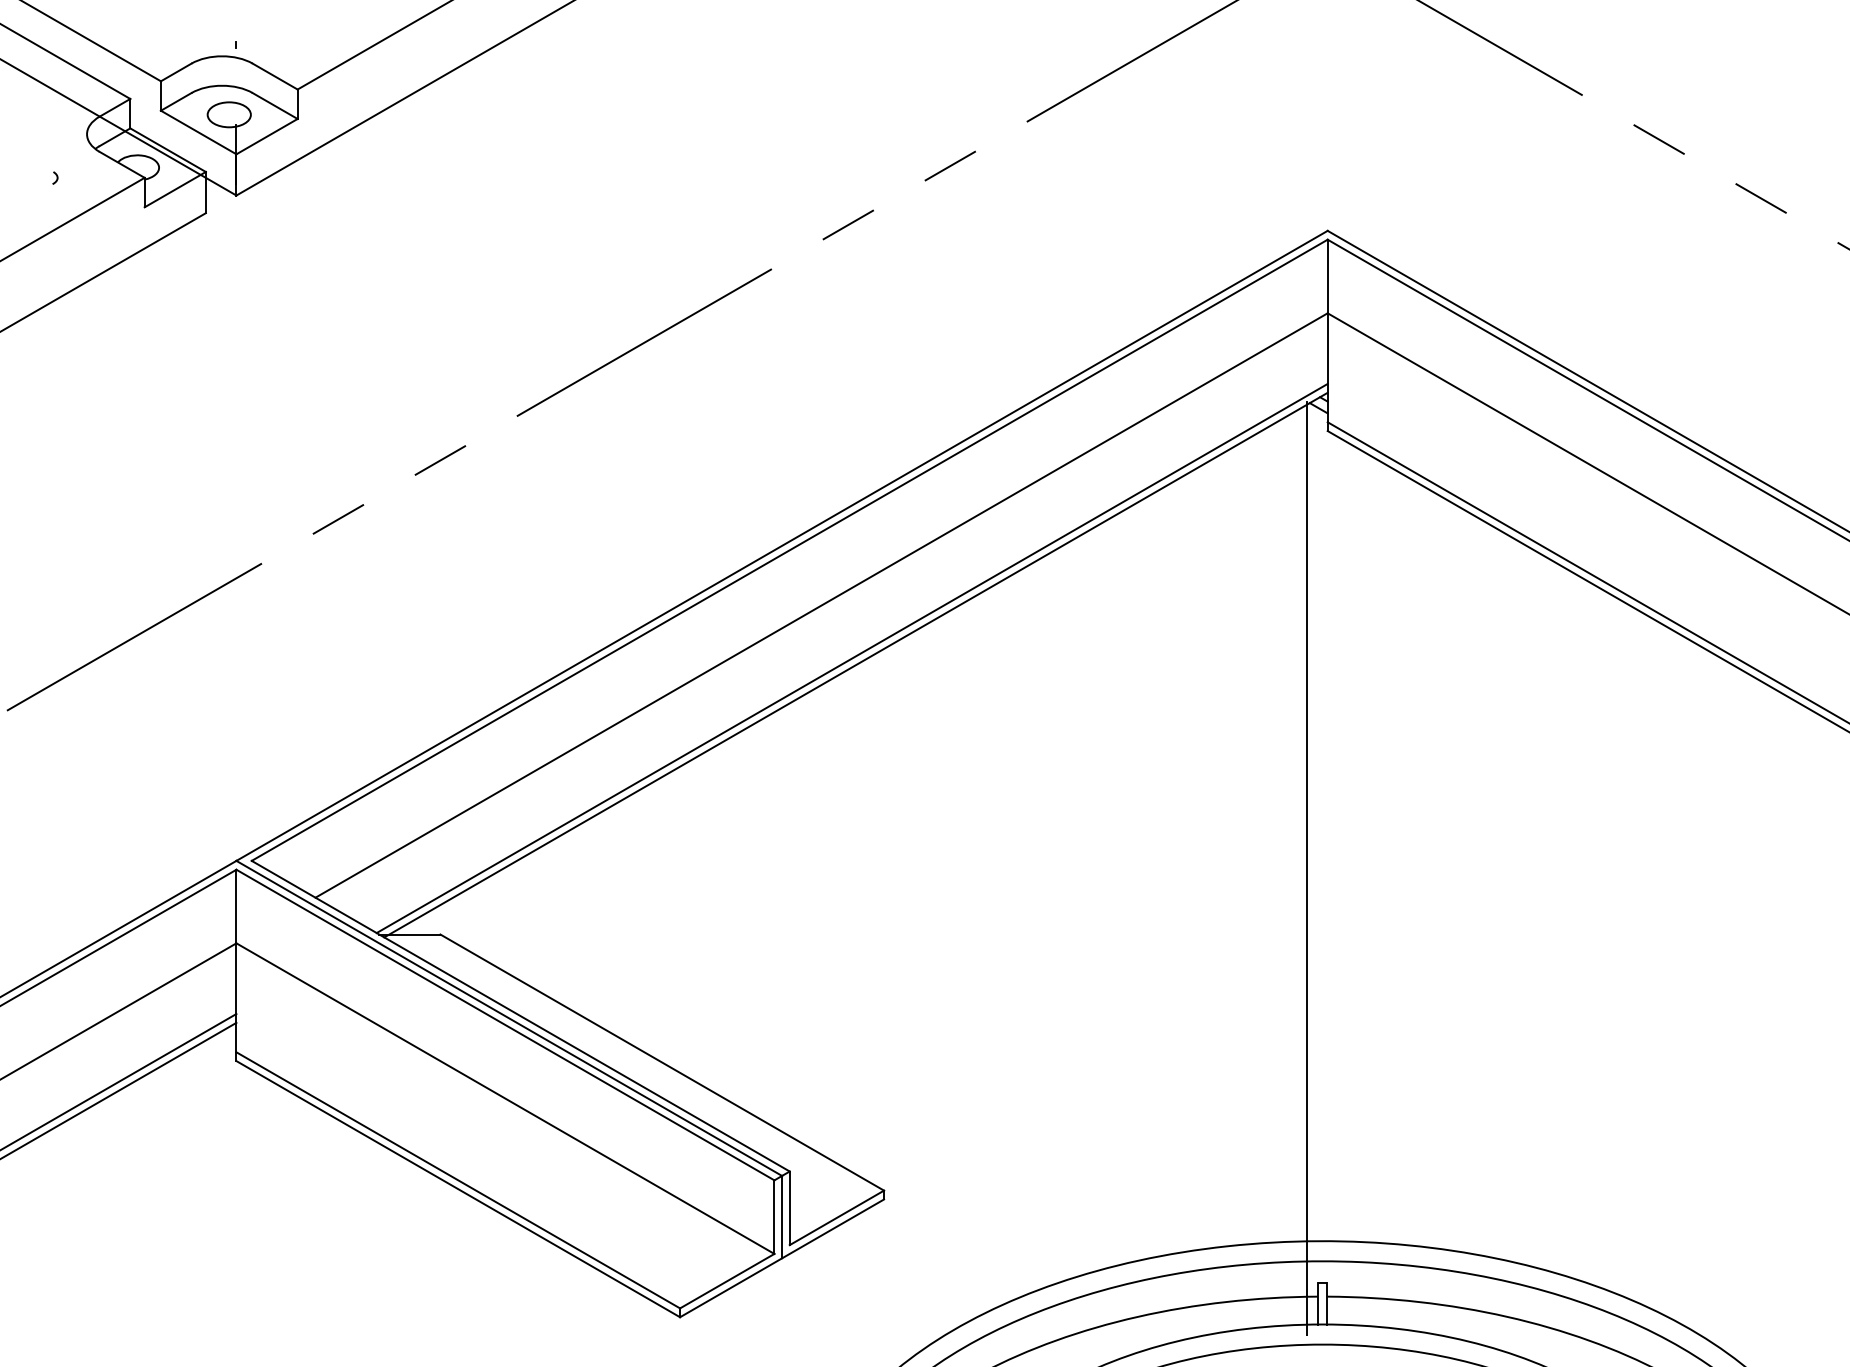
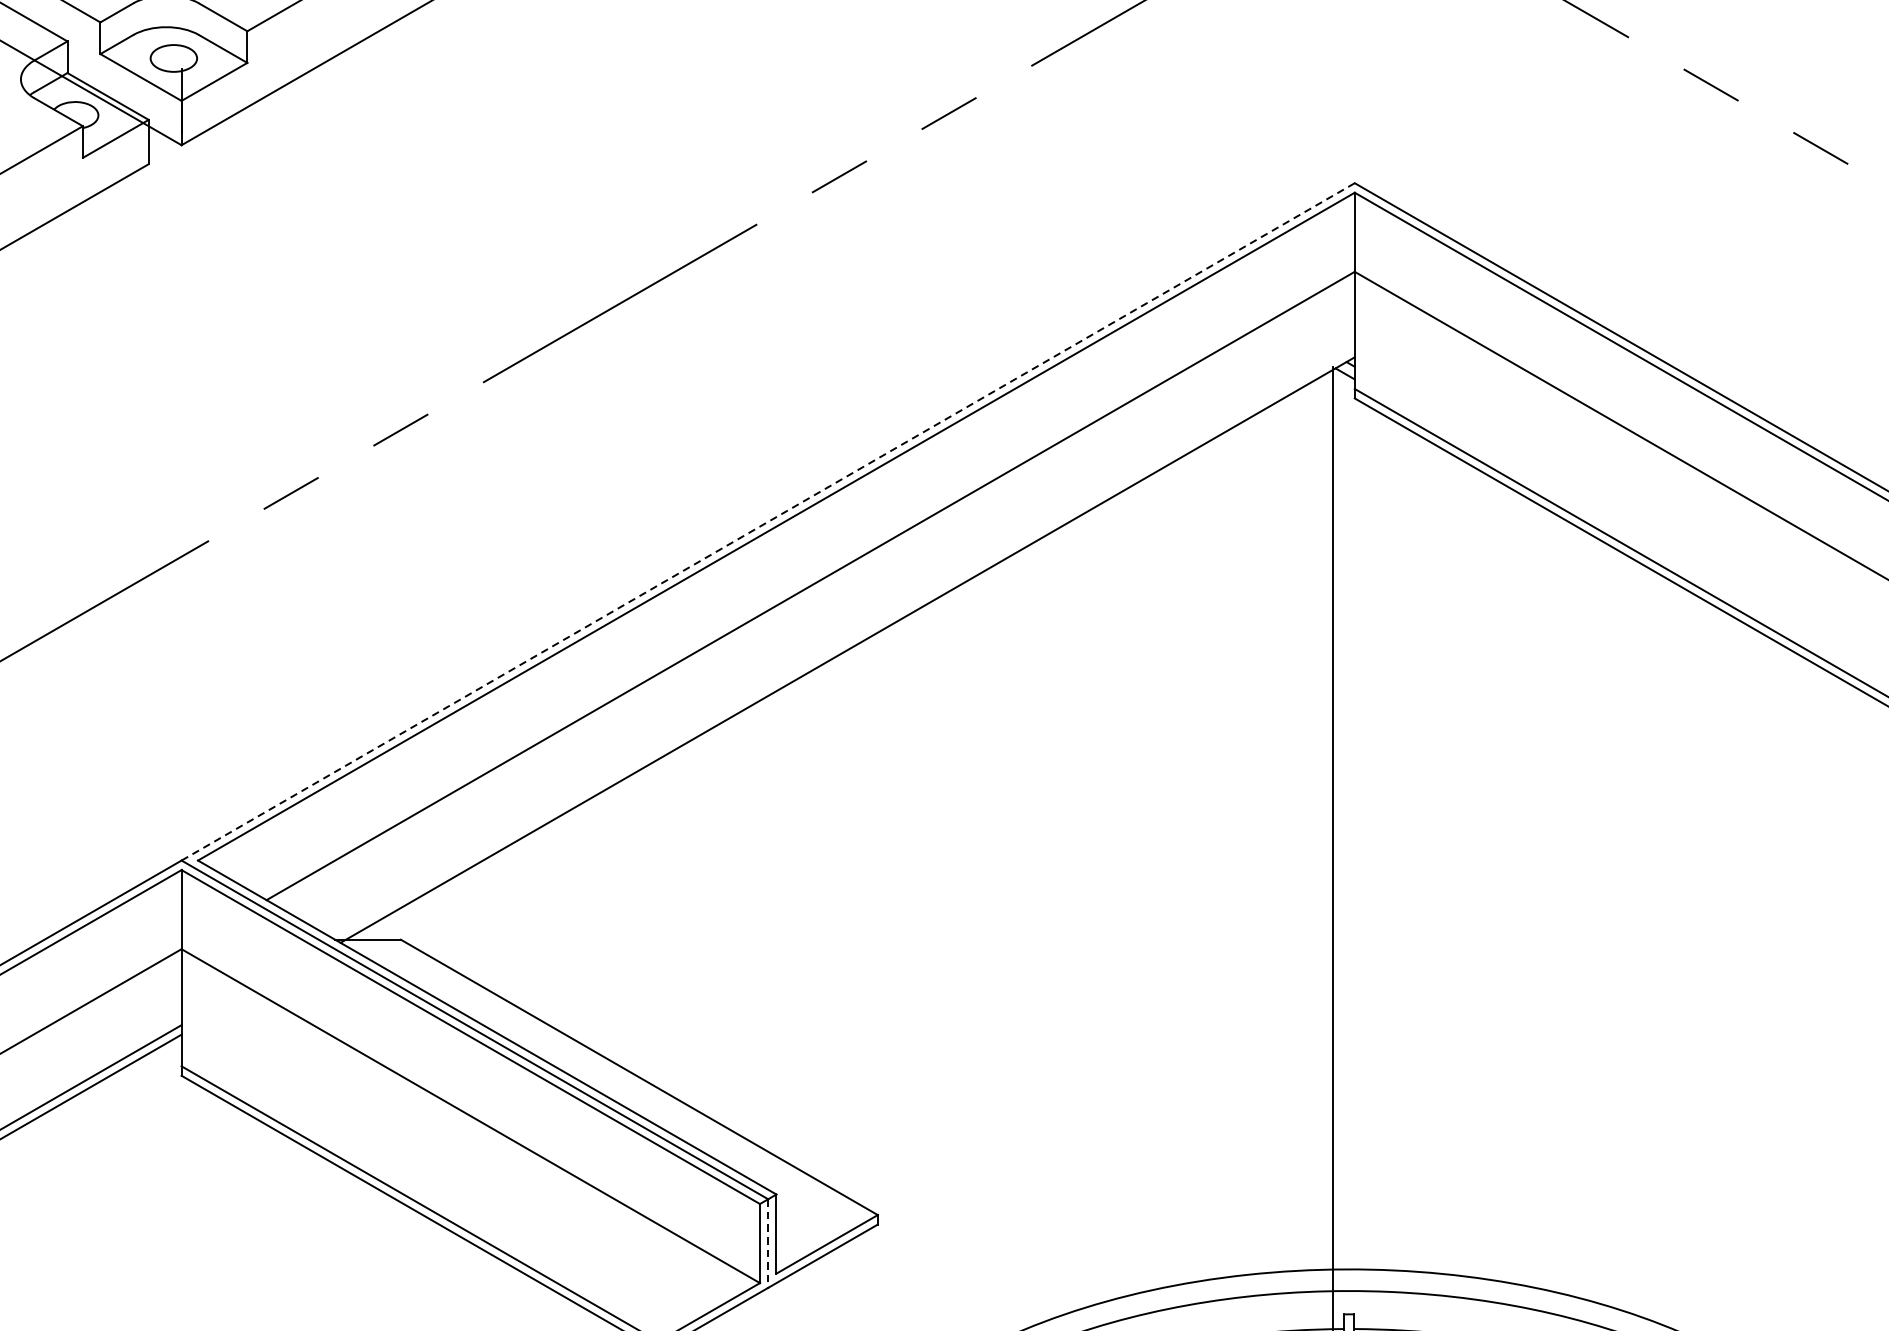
line: (782, 545) -> (768, 521), solid -> dashed
line: (851, 658) -> (842, 642), removed
line: (782, 1217) -> (768, 1243), solid -> dashed

